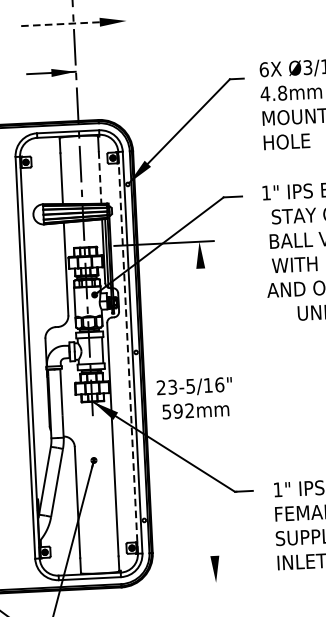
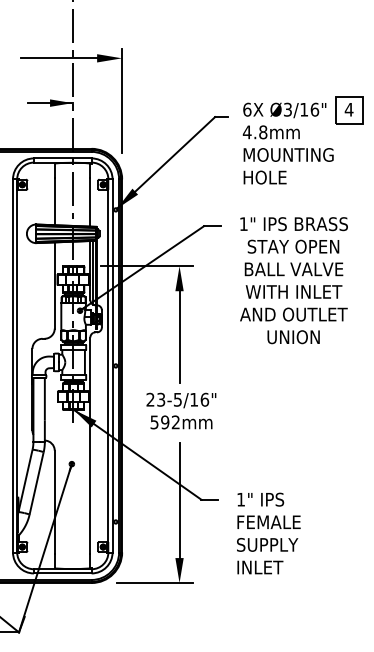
line: (58, 24) -> (58, 58), dashed -> solid
line: (129, 66) -> (122, 100), added
line: (100, 177) -> (90, 202), dashed -> solid
line: (202, 312) -> (179, 331), added
line: (128, 352) -> (108, 365), dashed -> solid
text: (195, 397) -> (181, 410), moved
line: (211, 493) -> (179, 500), added
line: (189, 584) -> (154, 583), added

